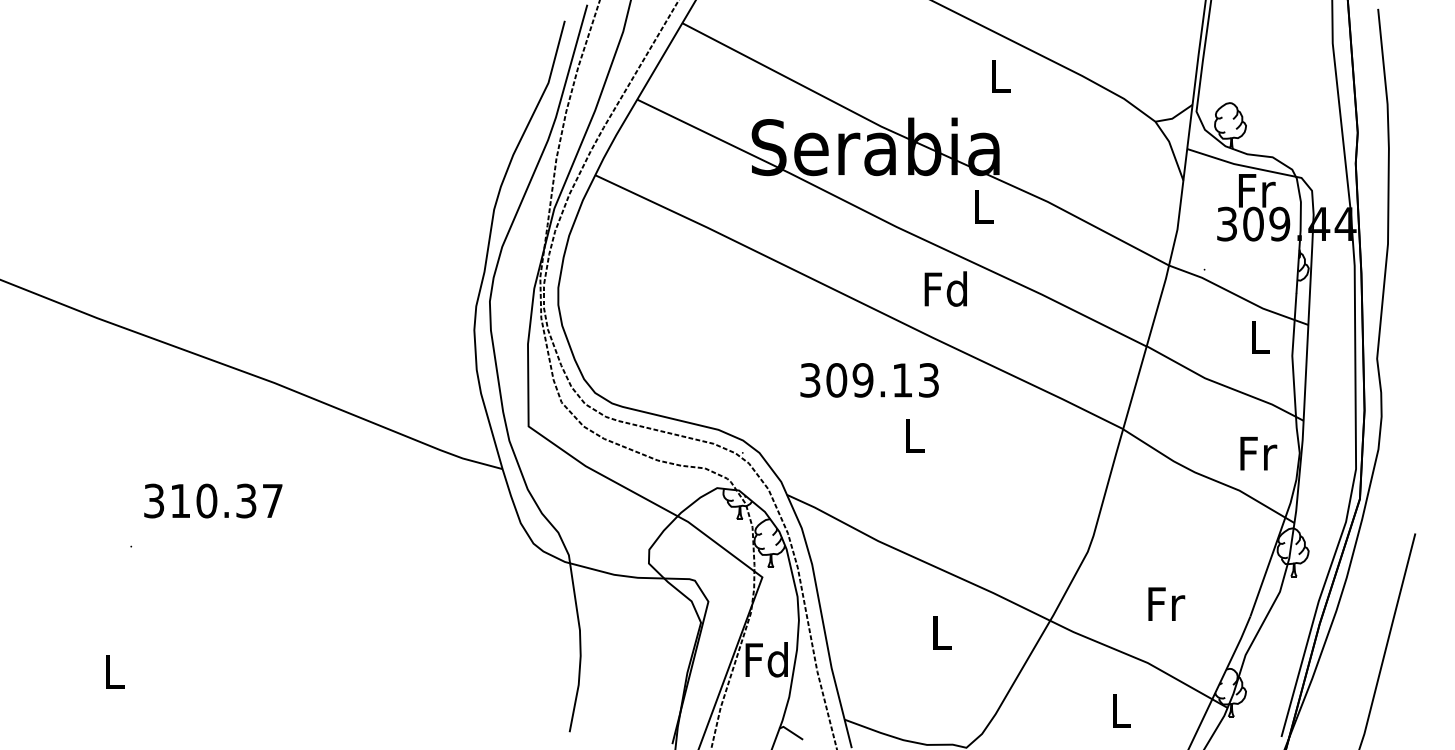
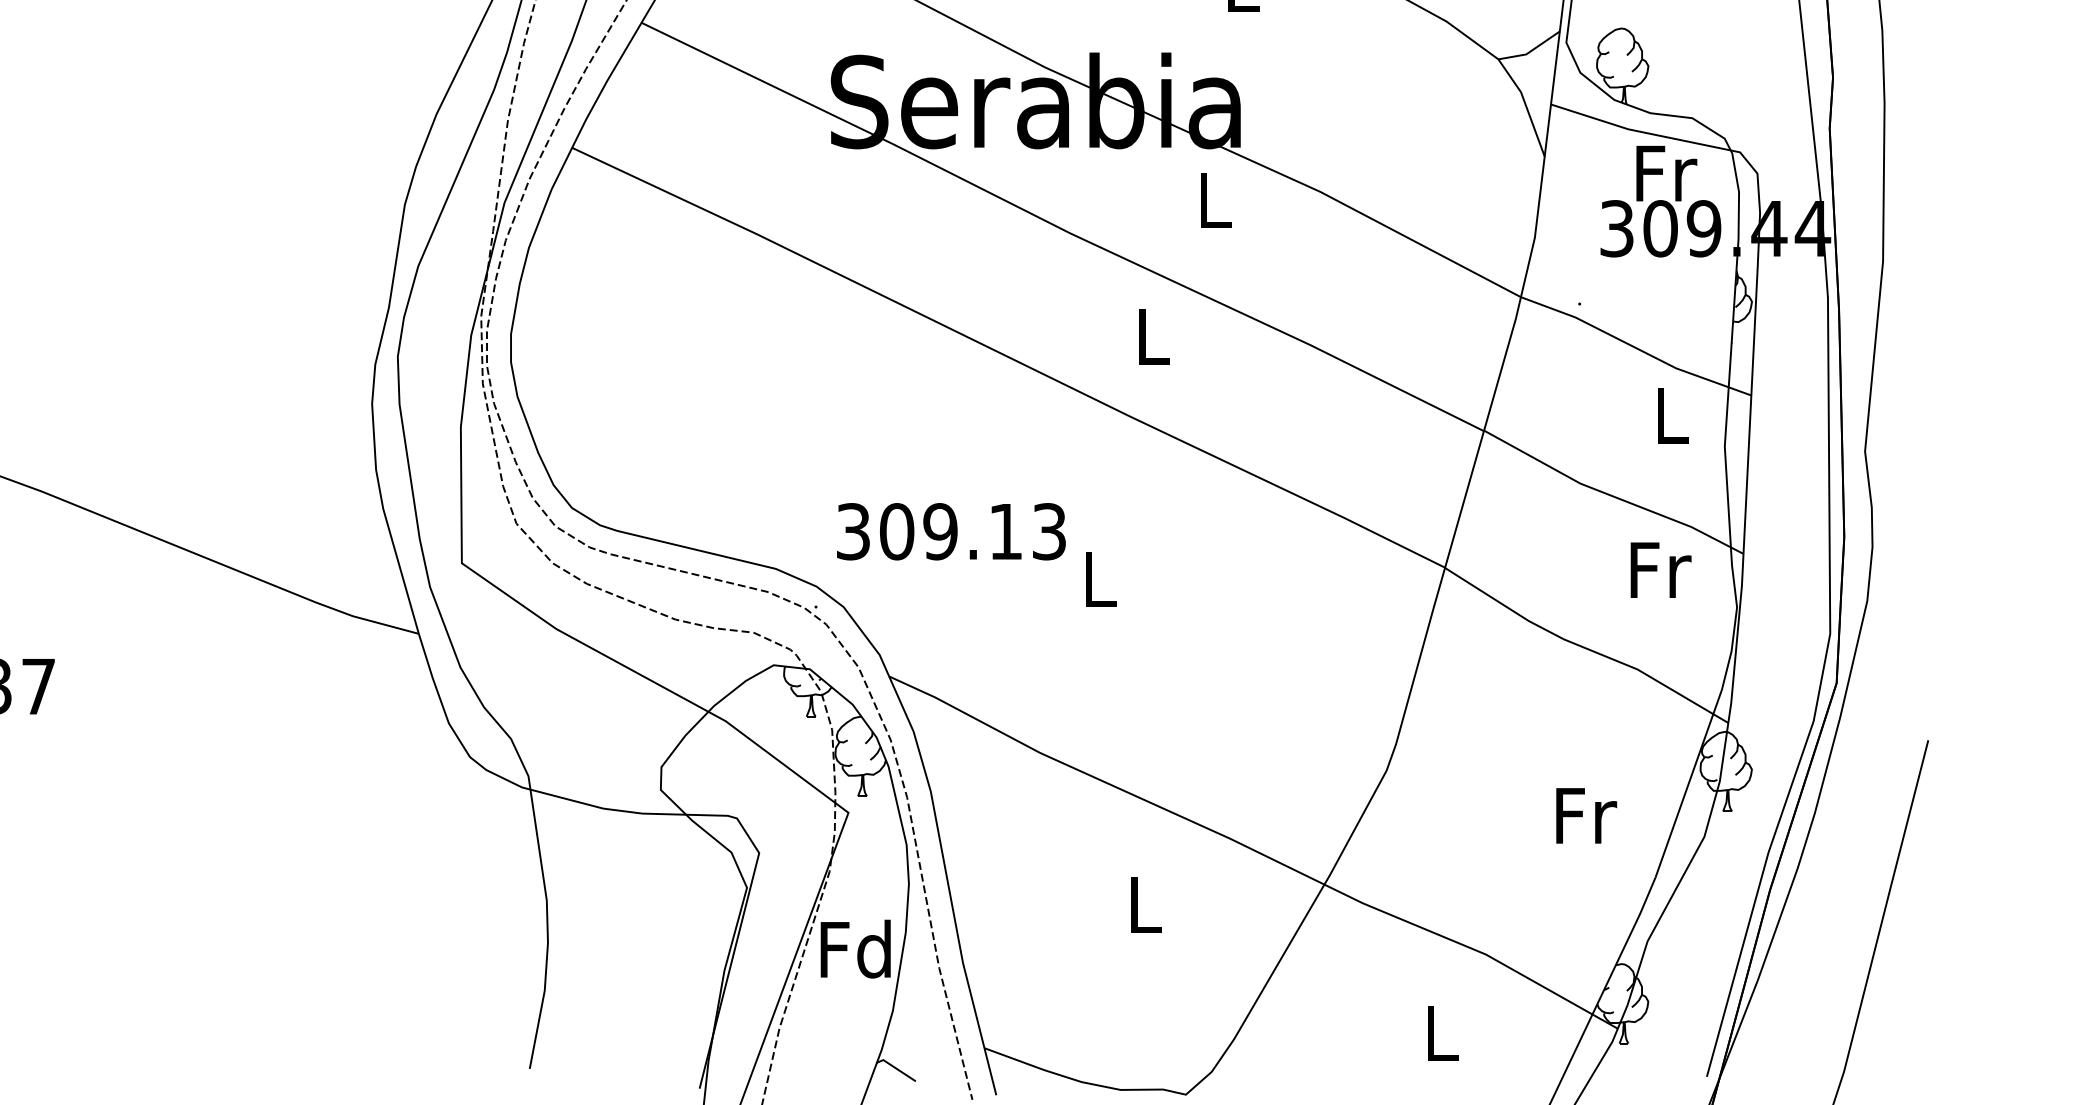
text: (945, 288) -> (1151, 335), Fd -> L
text: (869, 380) -> (951, 531), moved
text: (1258, 453) -> (1660, 569), moved
text: (1166, 603) -> (1586, 814), moved

